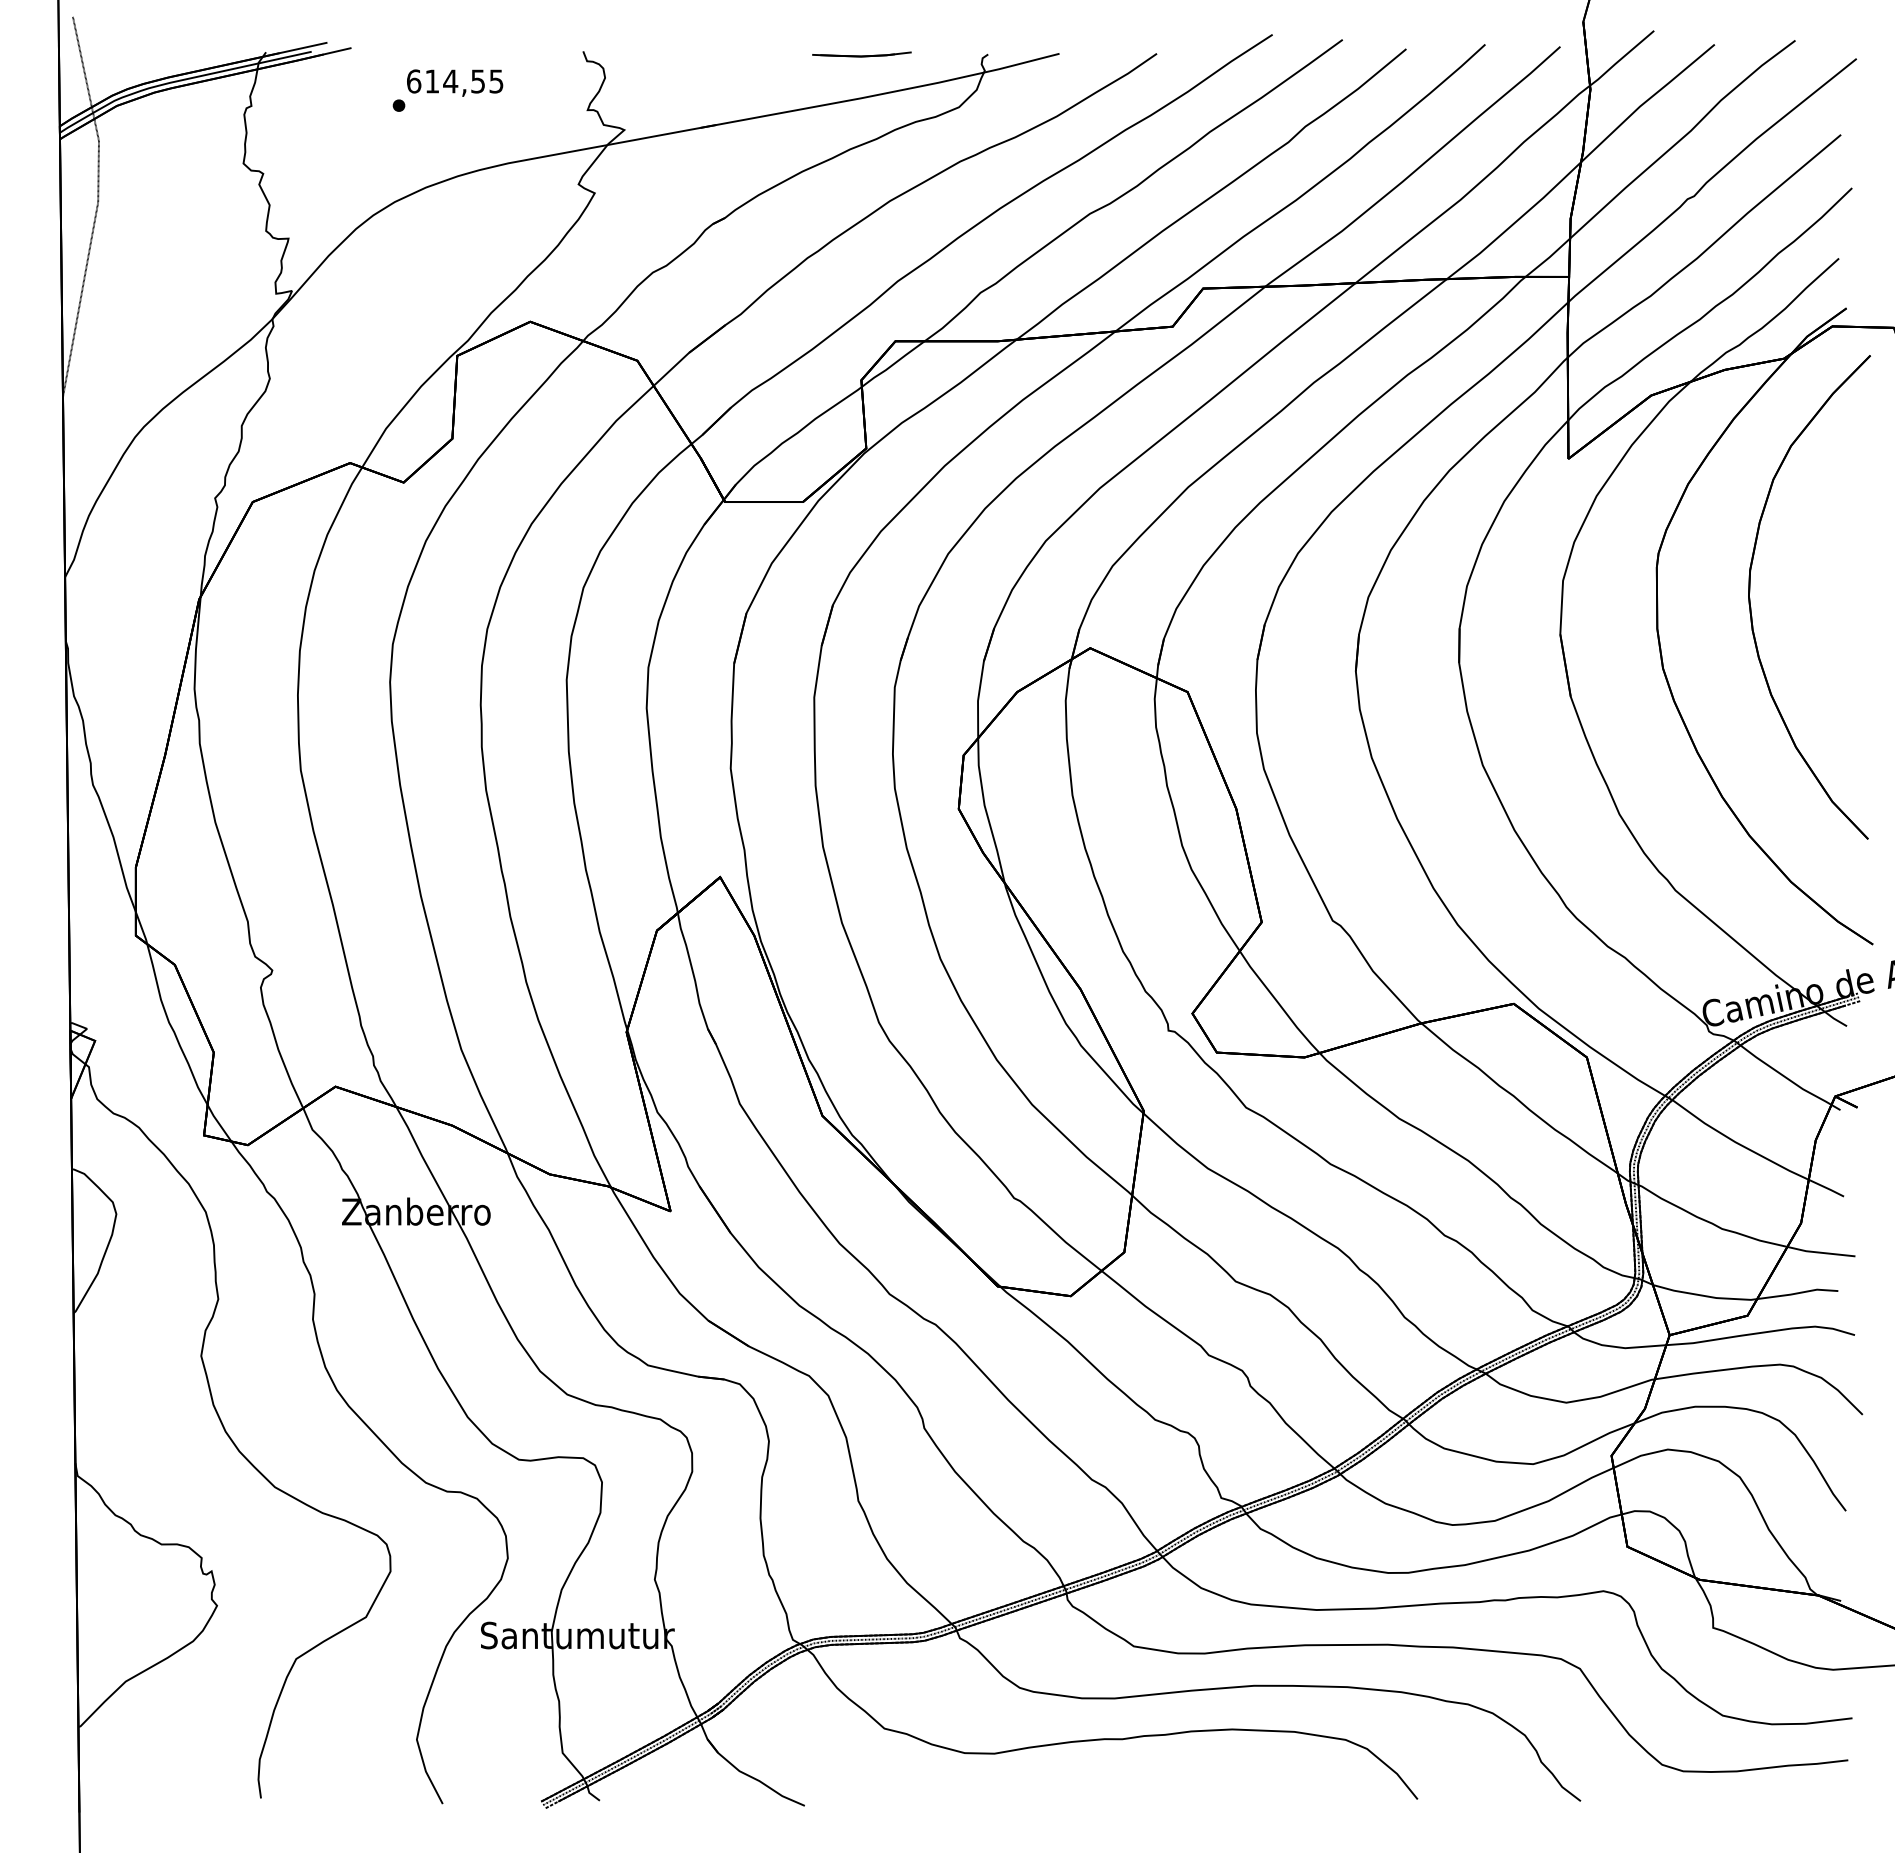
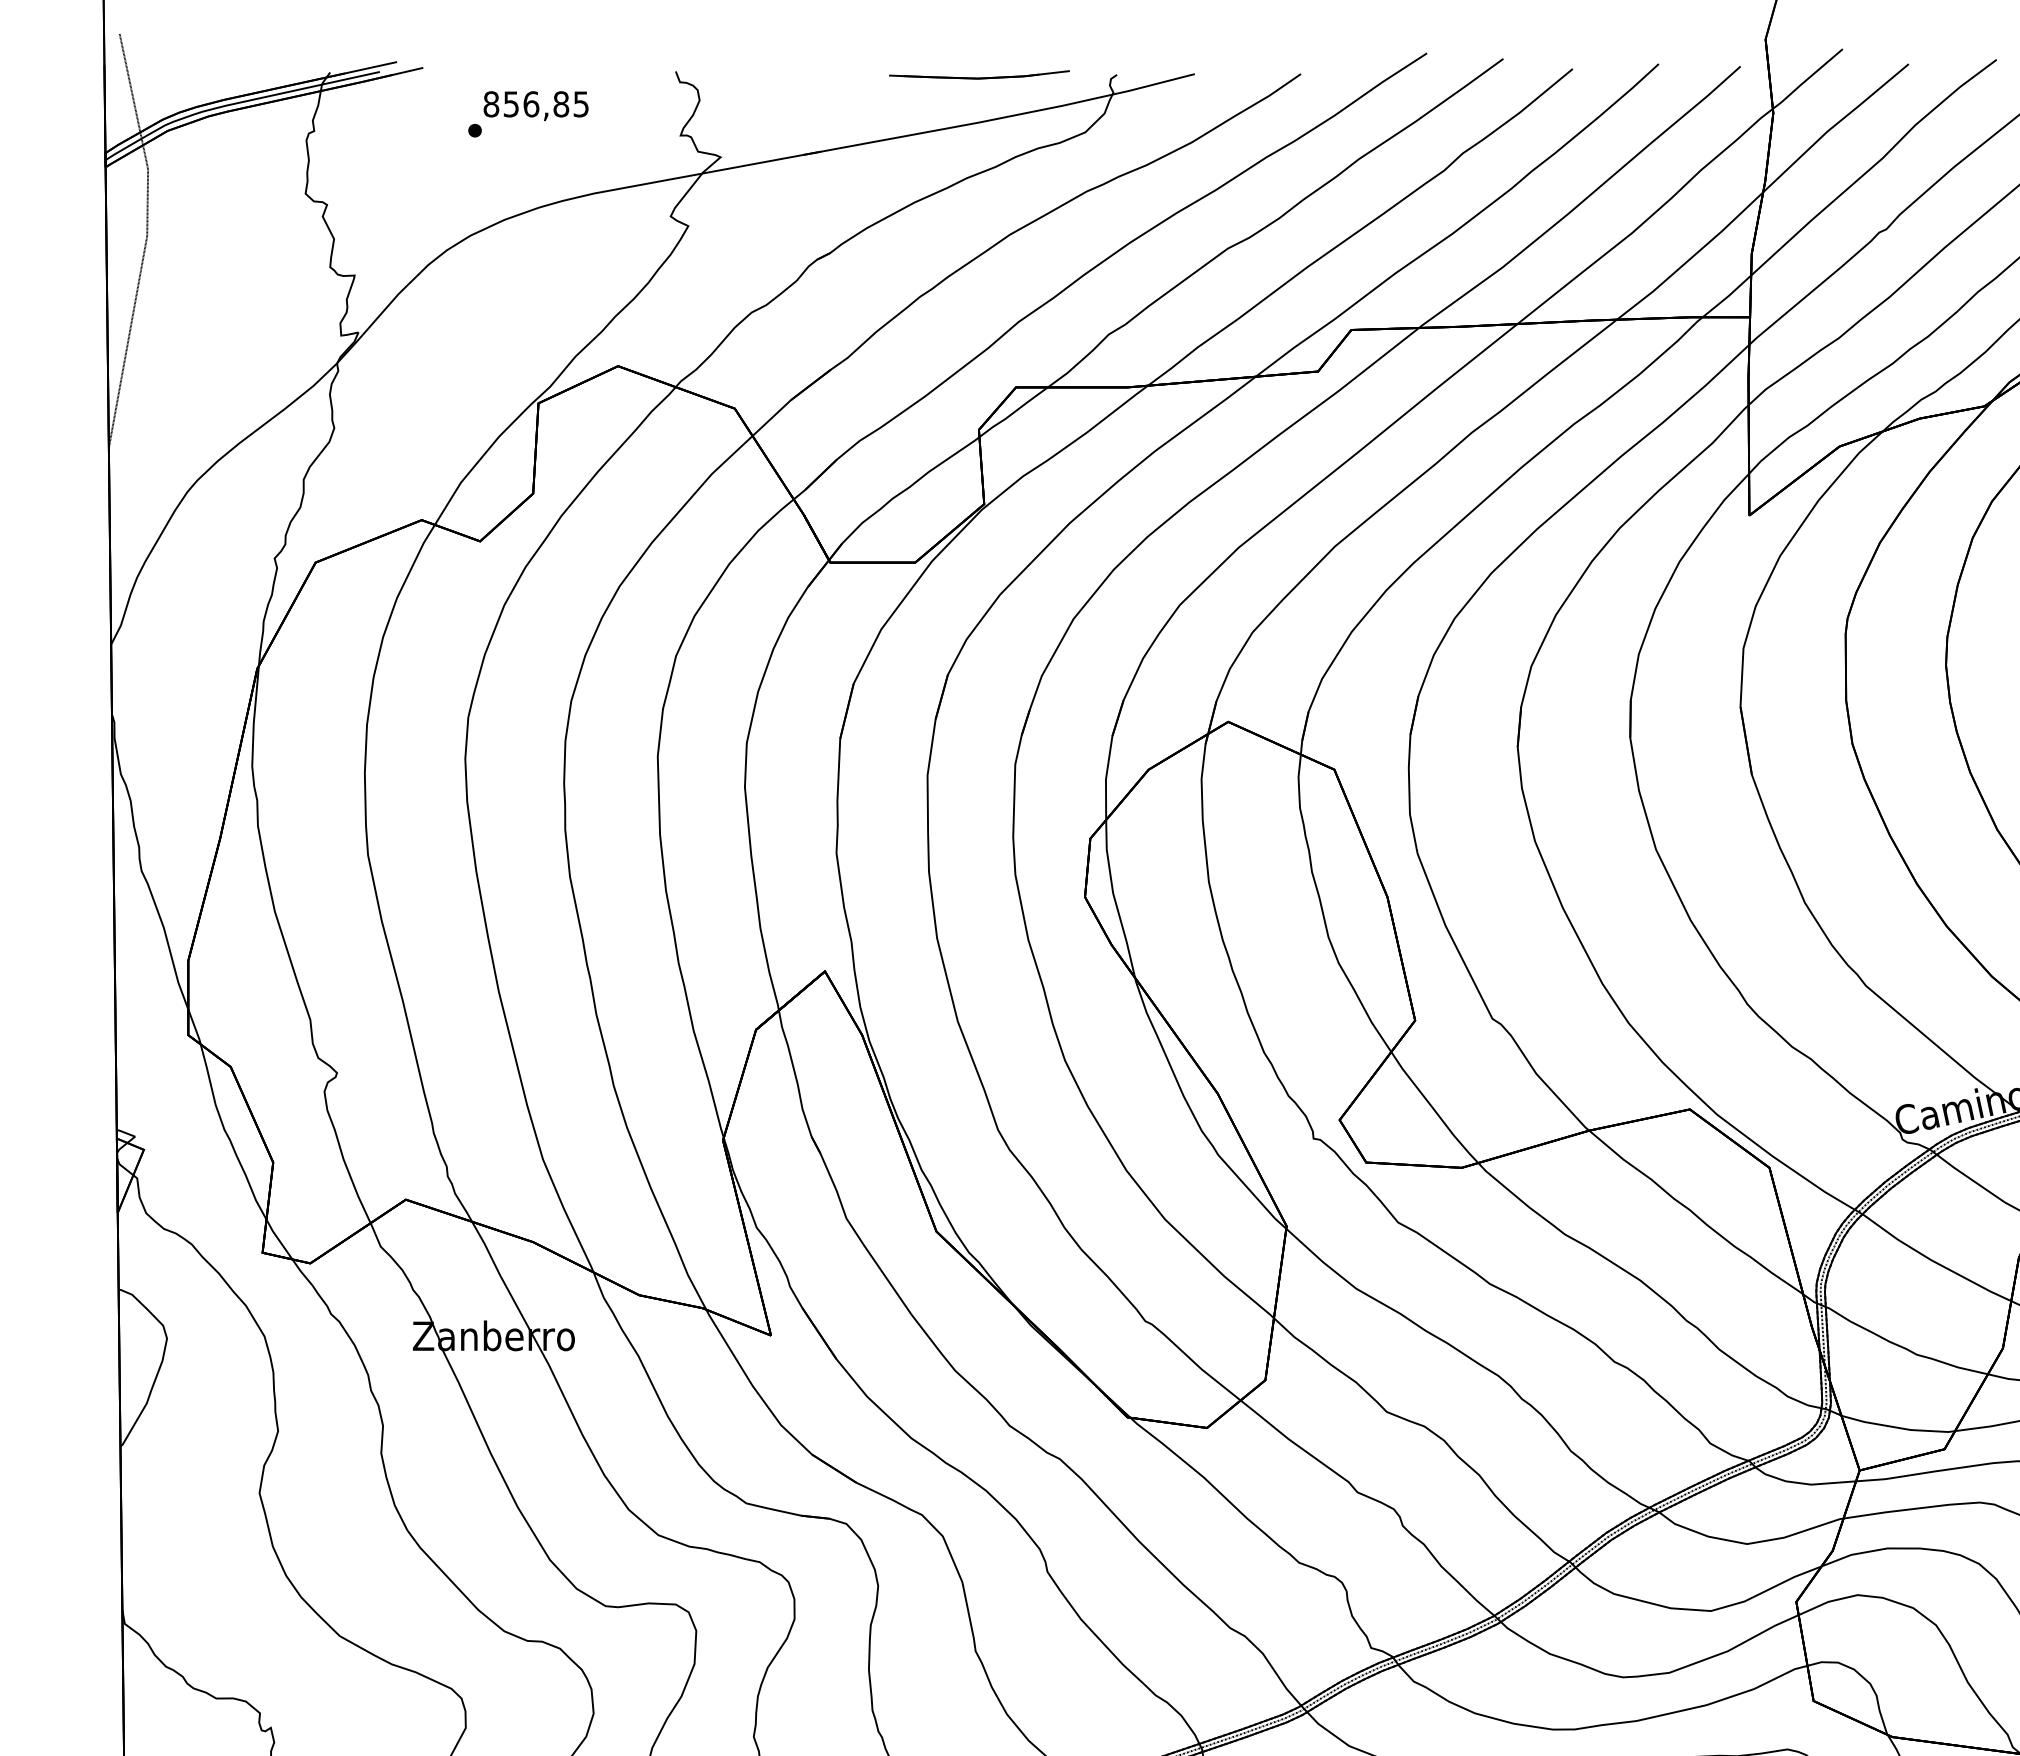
part: (861, 54) -> (979, 74), size x1.67
text: (445, 81) -> (525, 104), 614,55 -> 856,85

